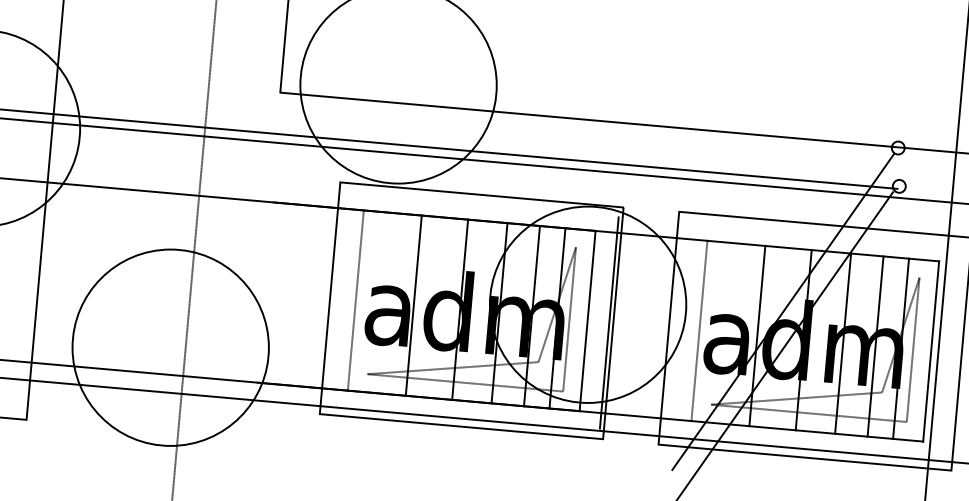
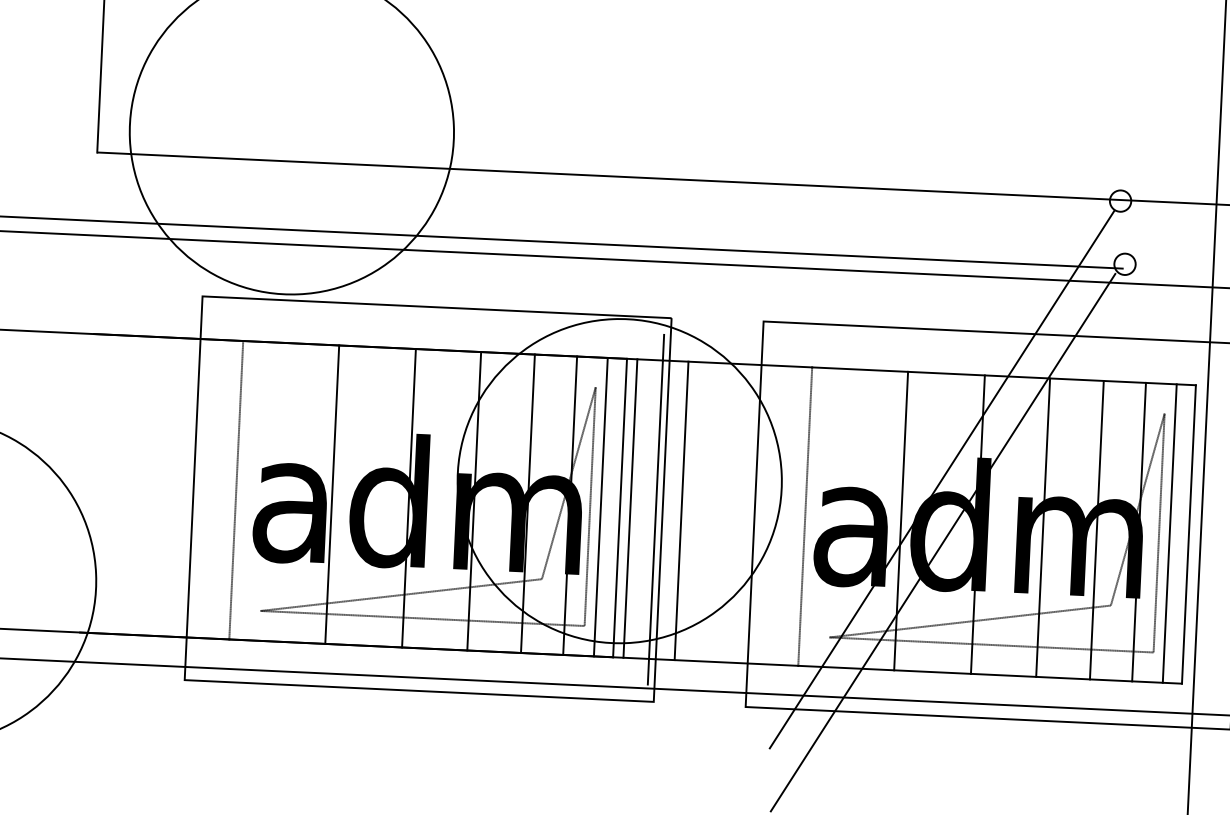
line: (575, 319) -> (599, 506), added
line: (593, 321) -> (629, 508), added
line: (624, 324) -> (681, 511), added
line: (919, 350) -> (1169, 533), added

